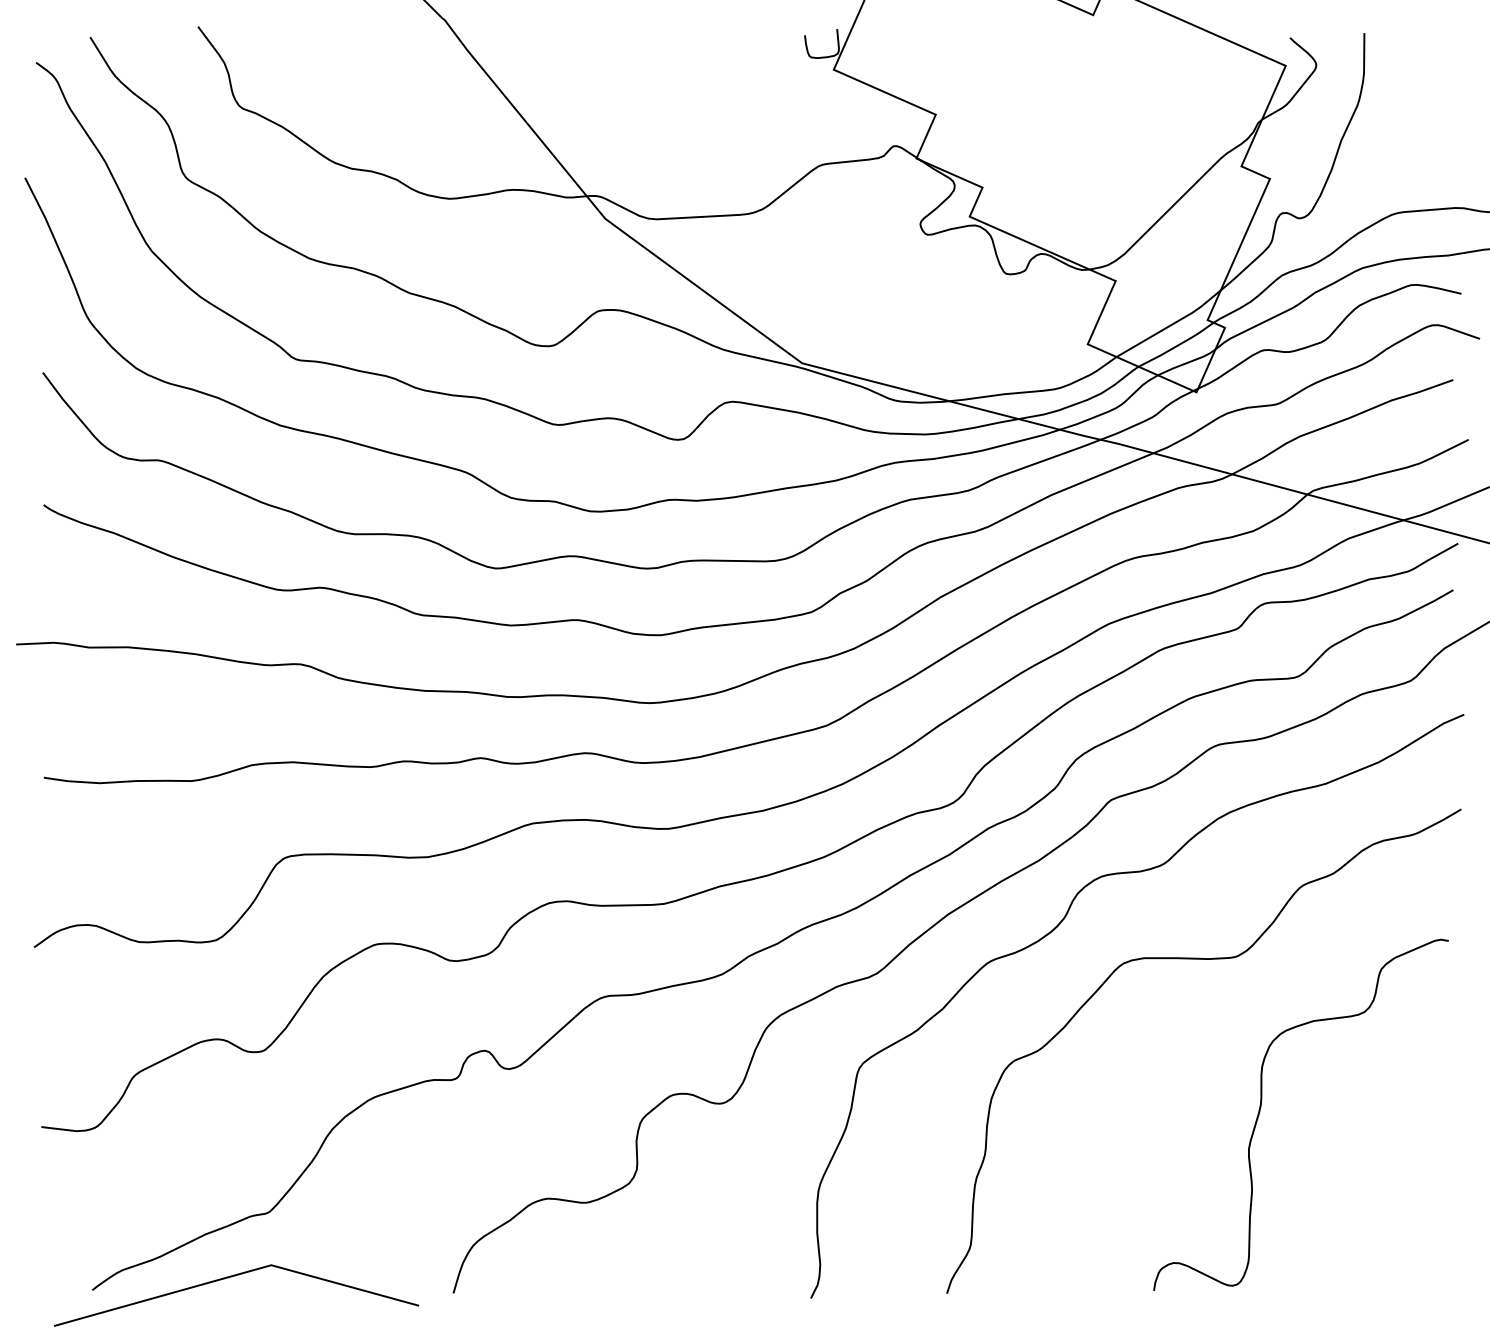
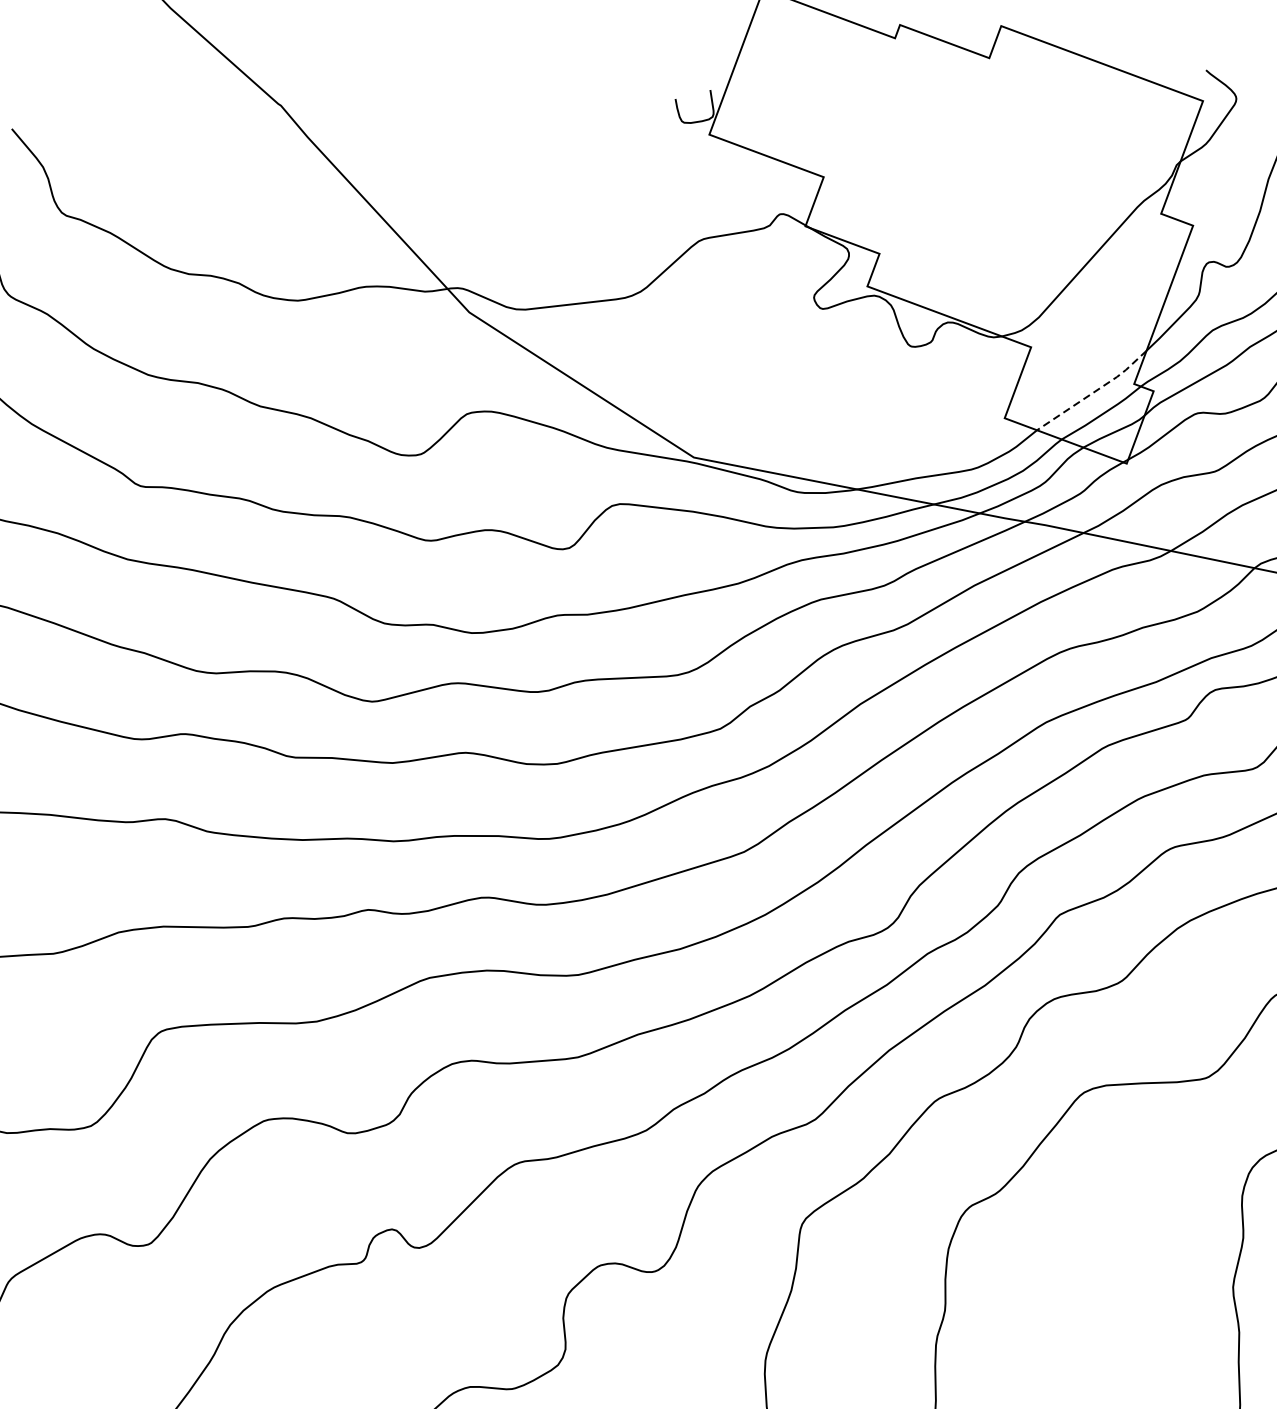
line: (1170, 325) -> (1093, 392), solid -> dashed

